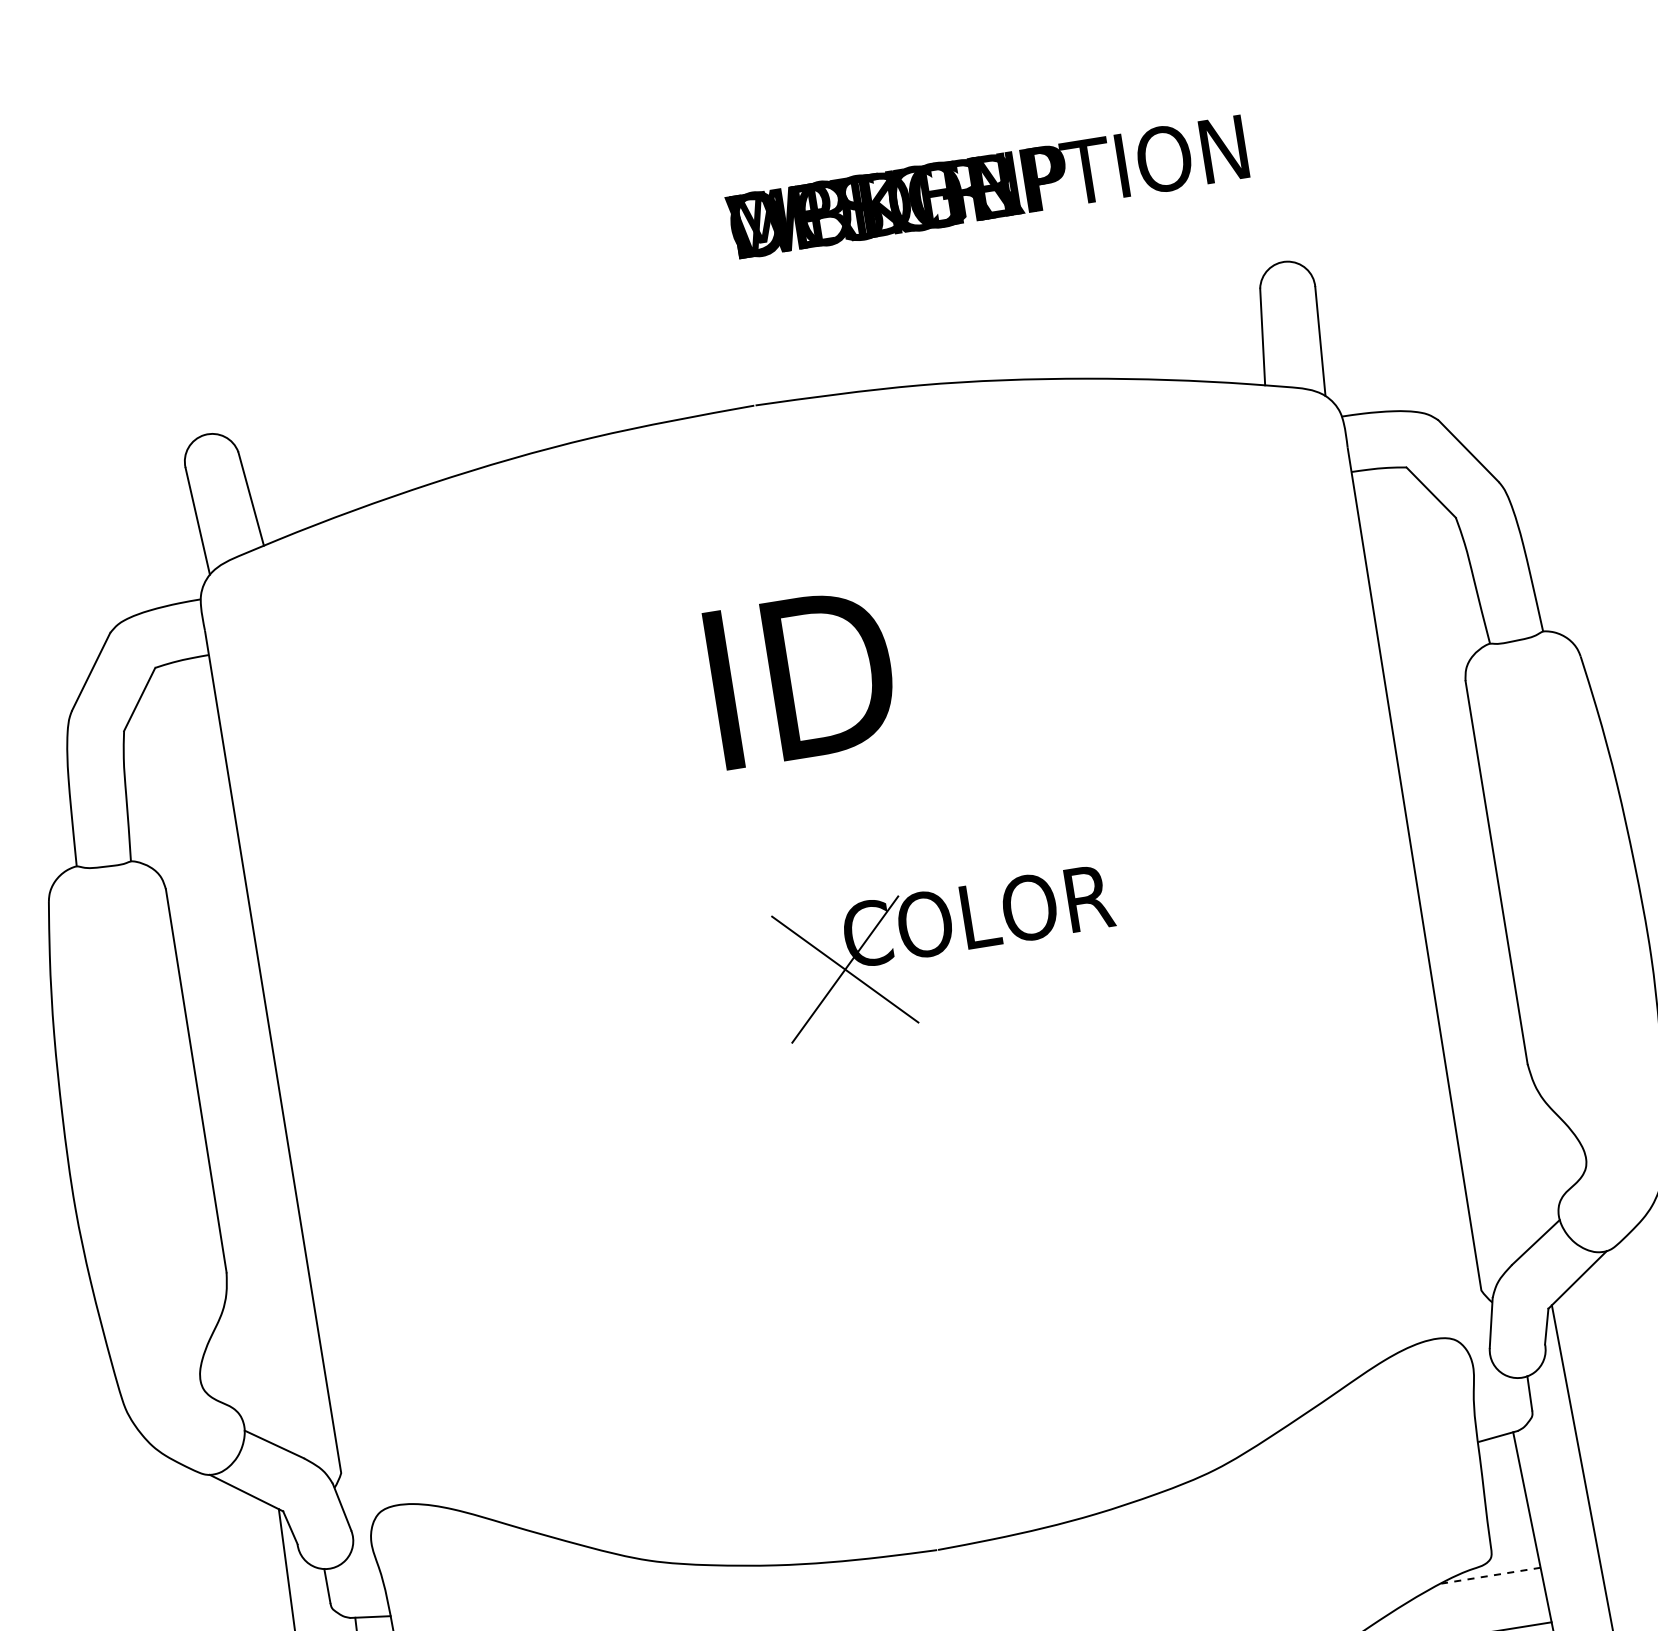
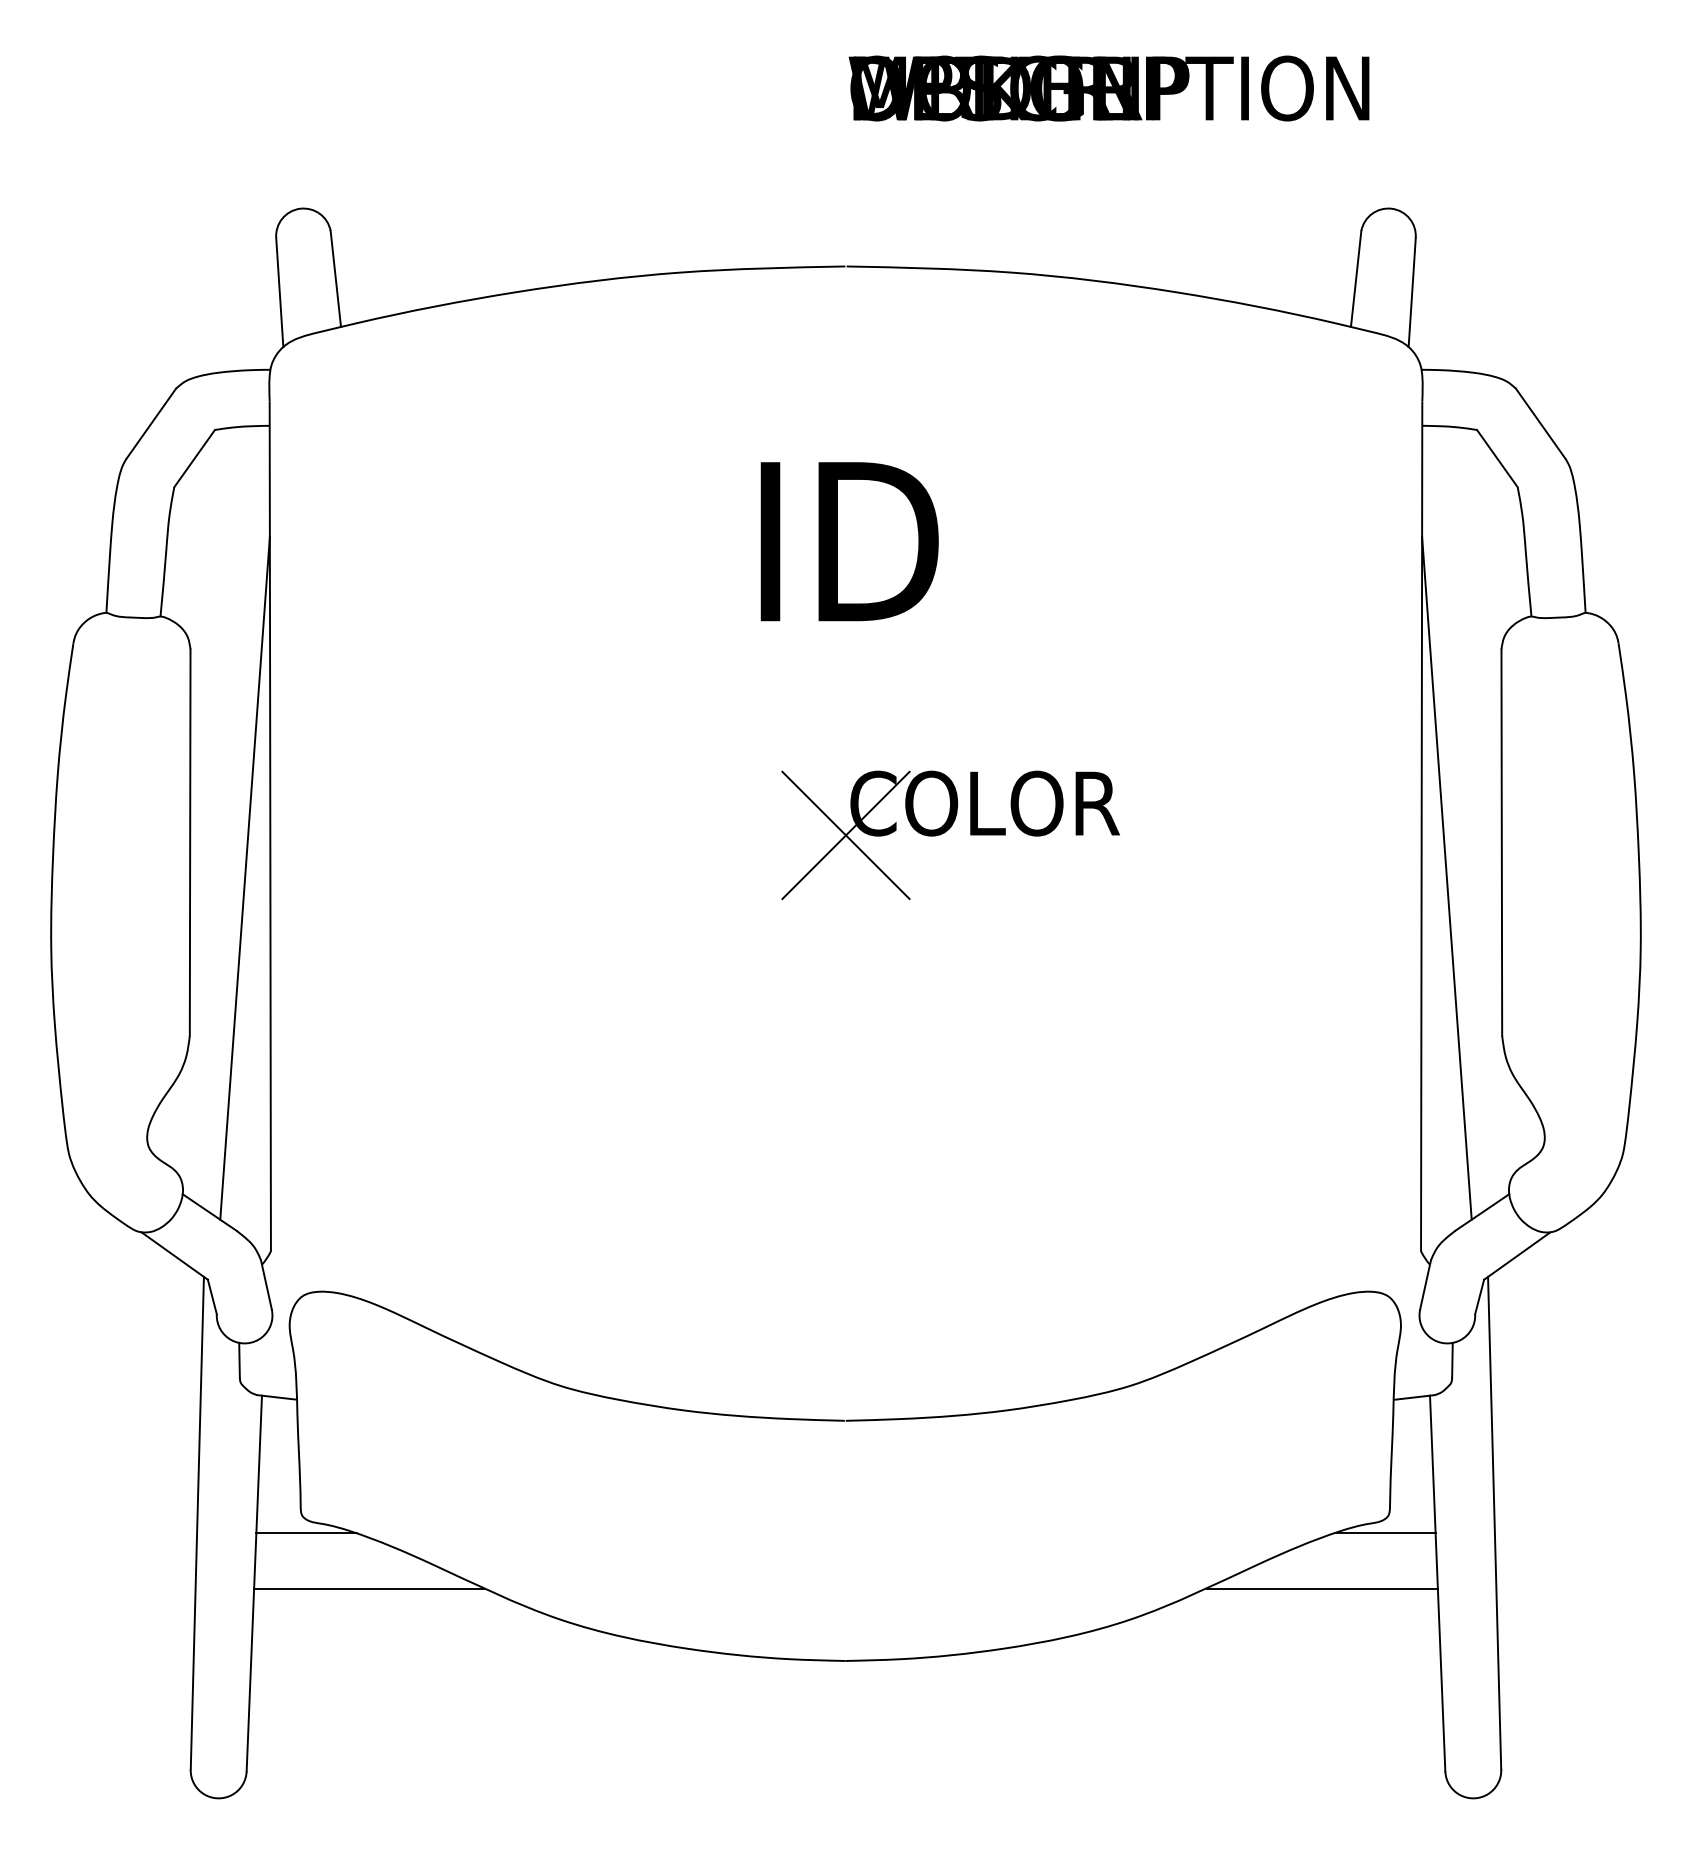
line: (1447, 916) -> (1446, 878), added
line: (255, 1107) -> (244, 878), added
line: (1490, 1575) -> (1385, 1533), dashed -> solid

